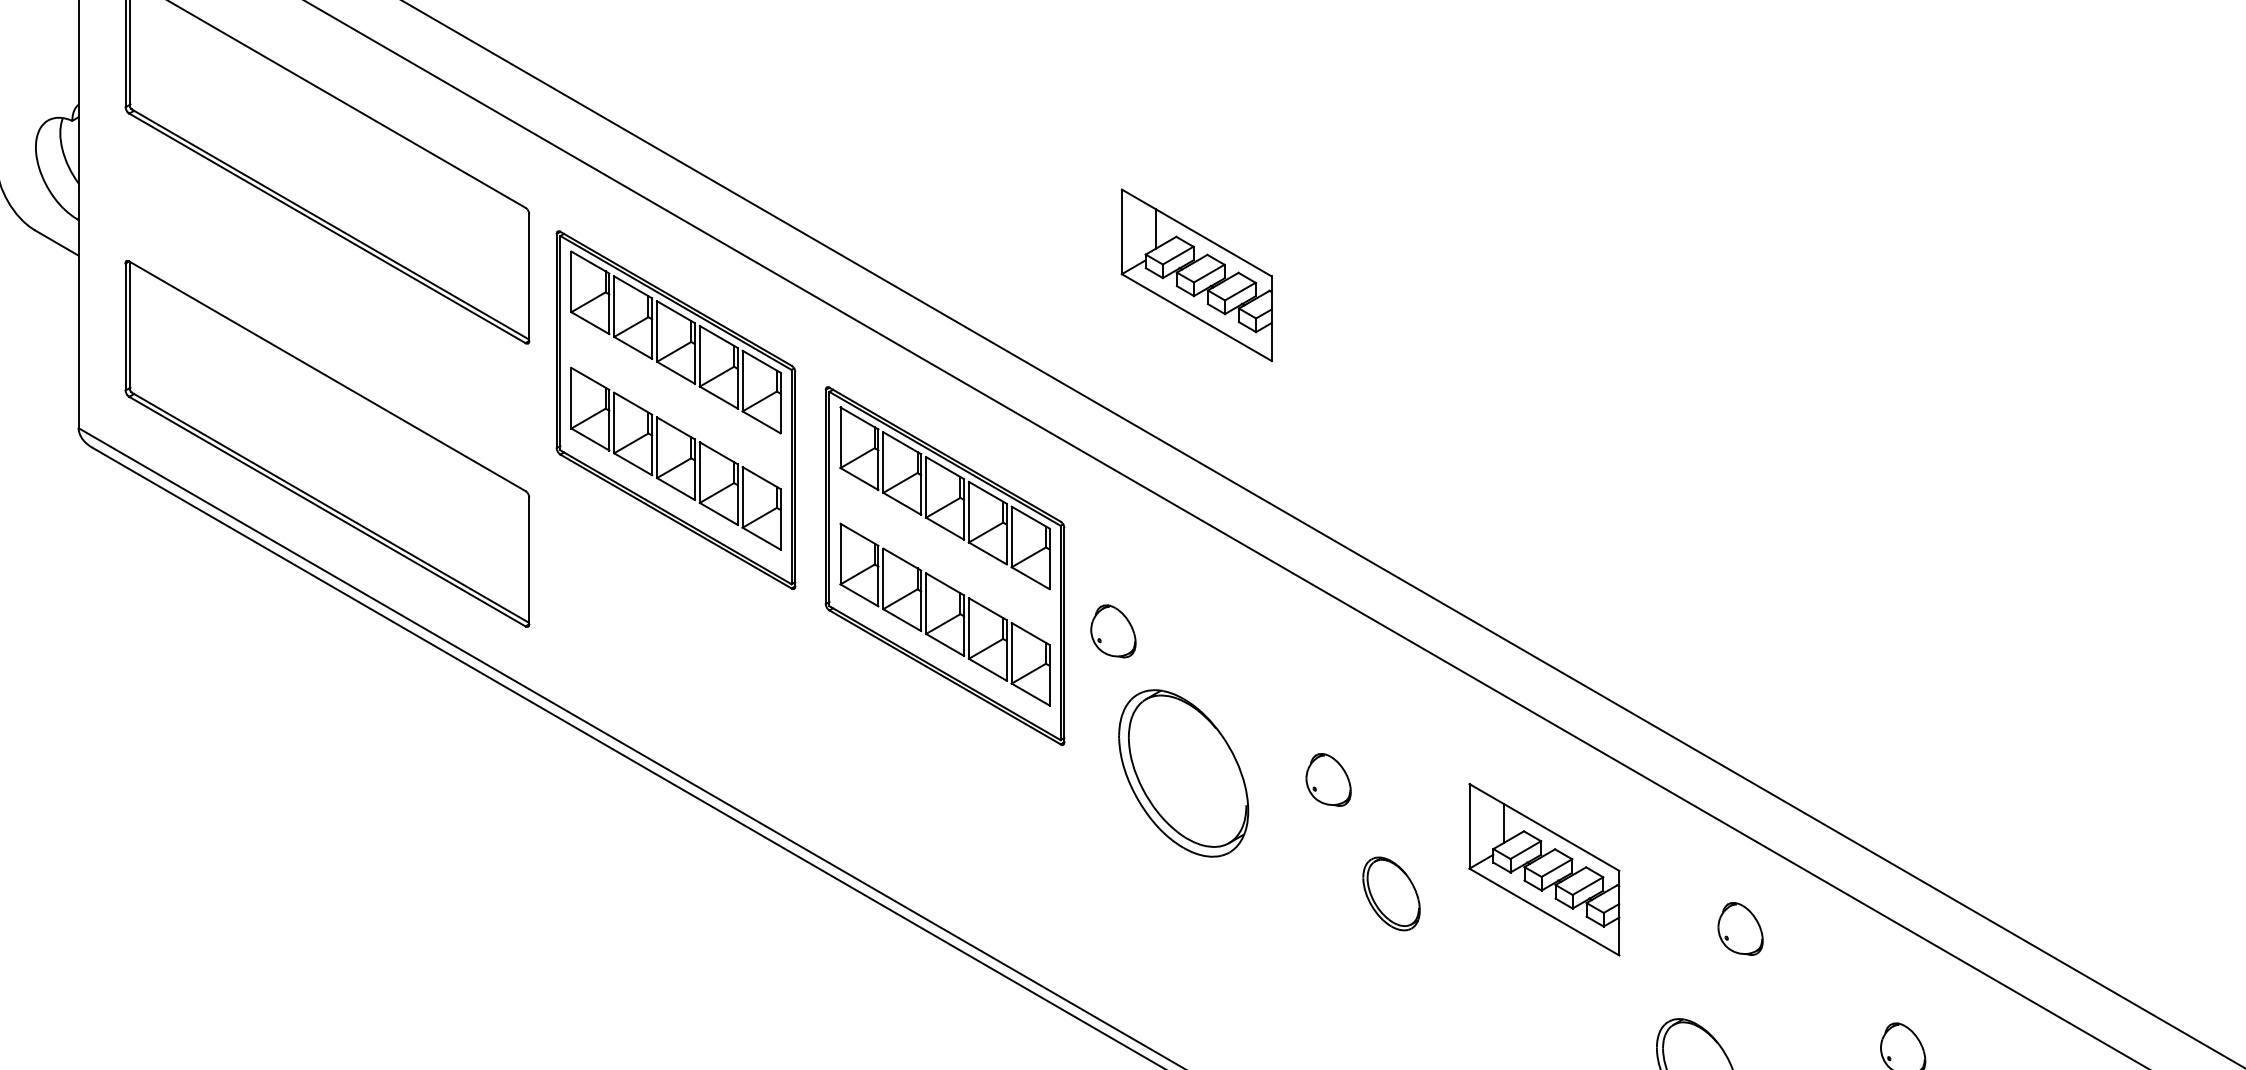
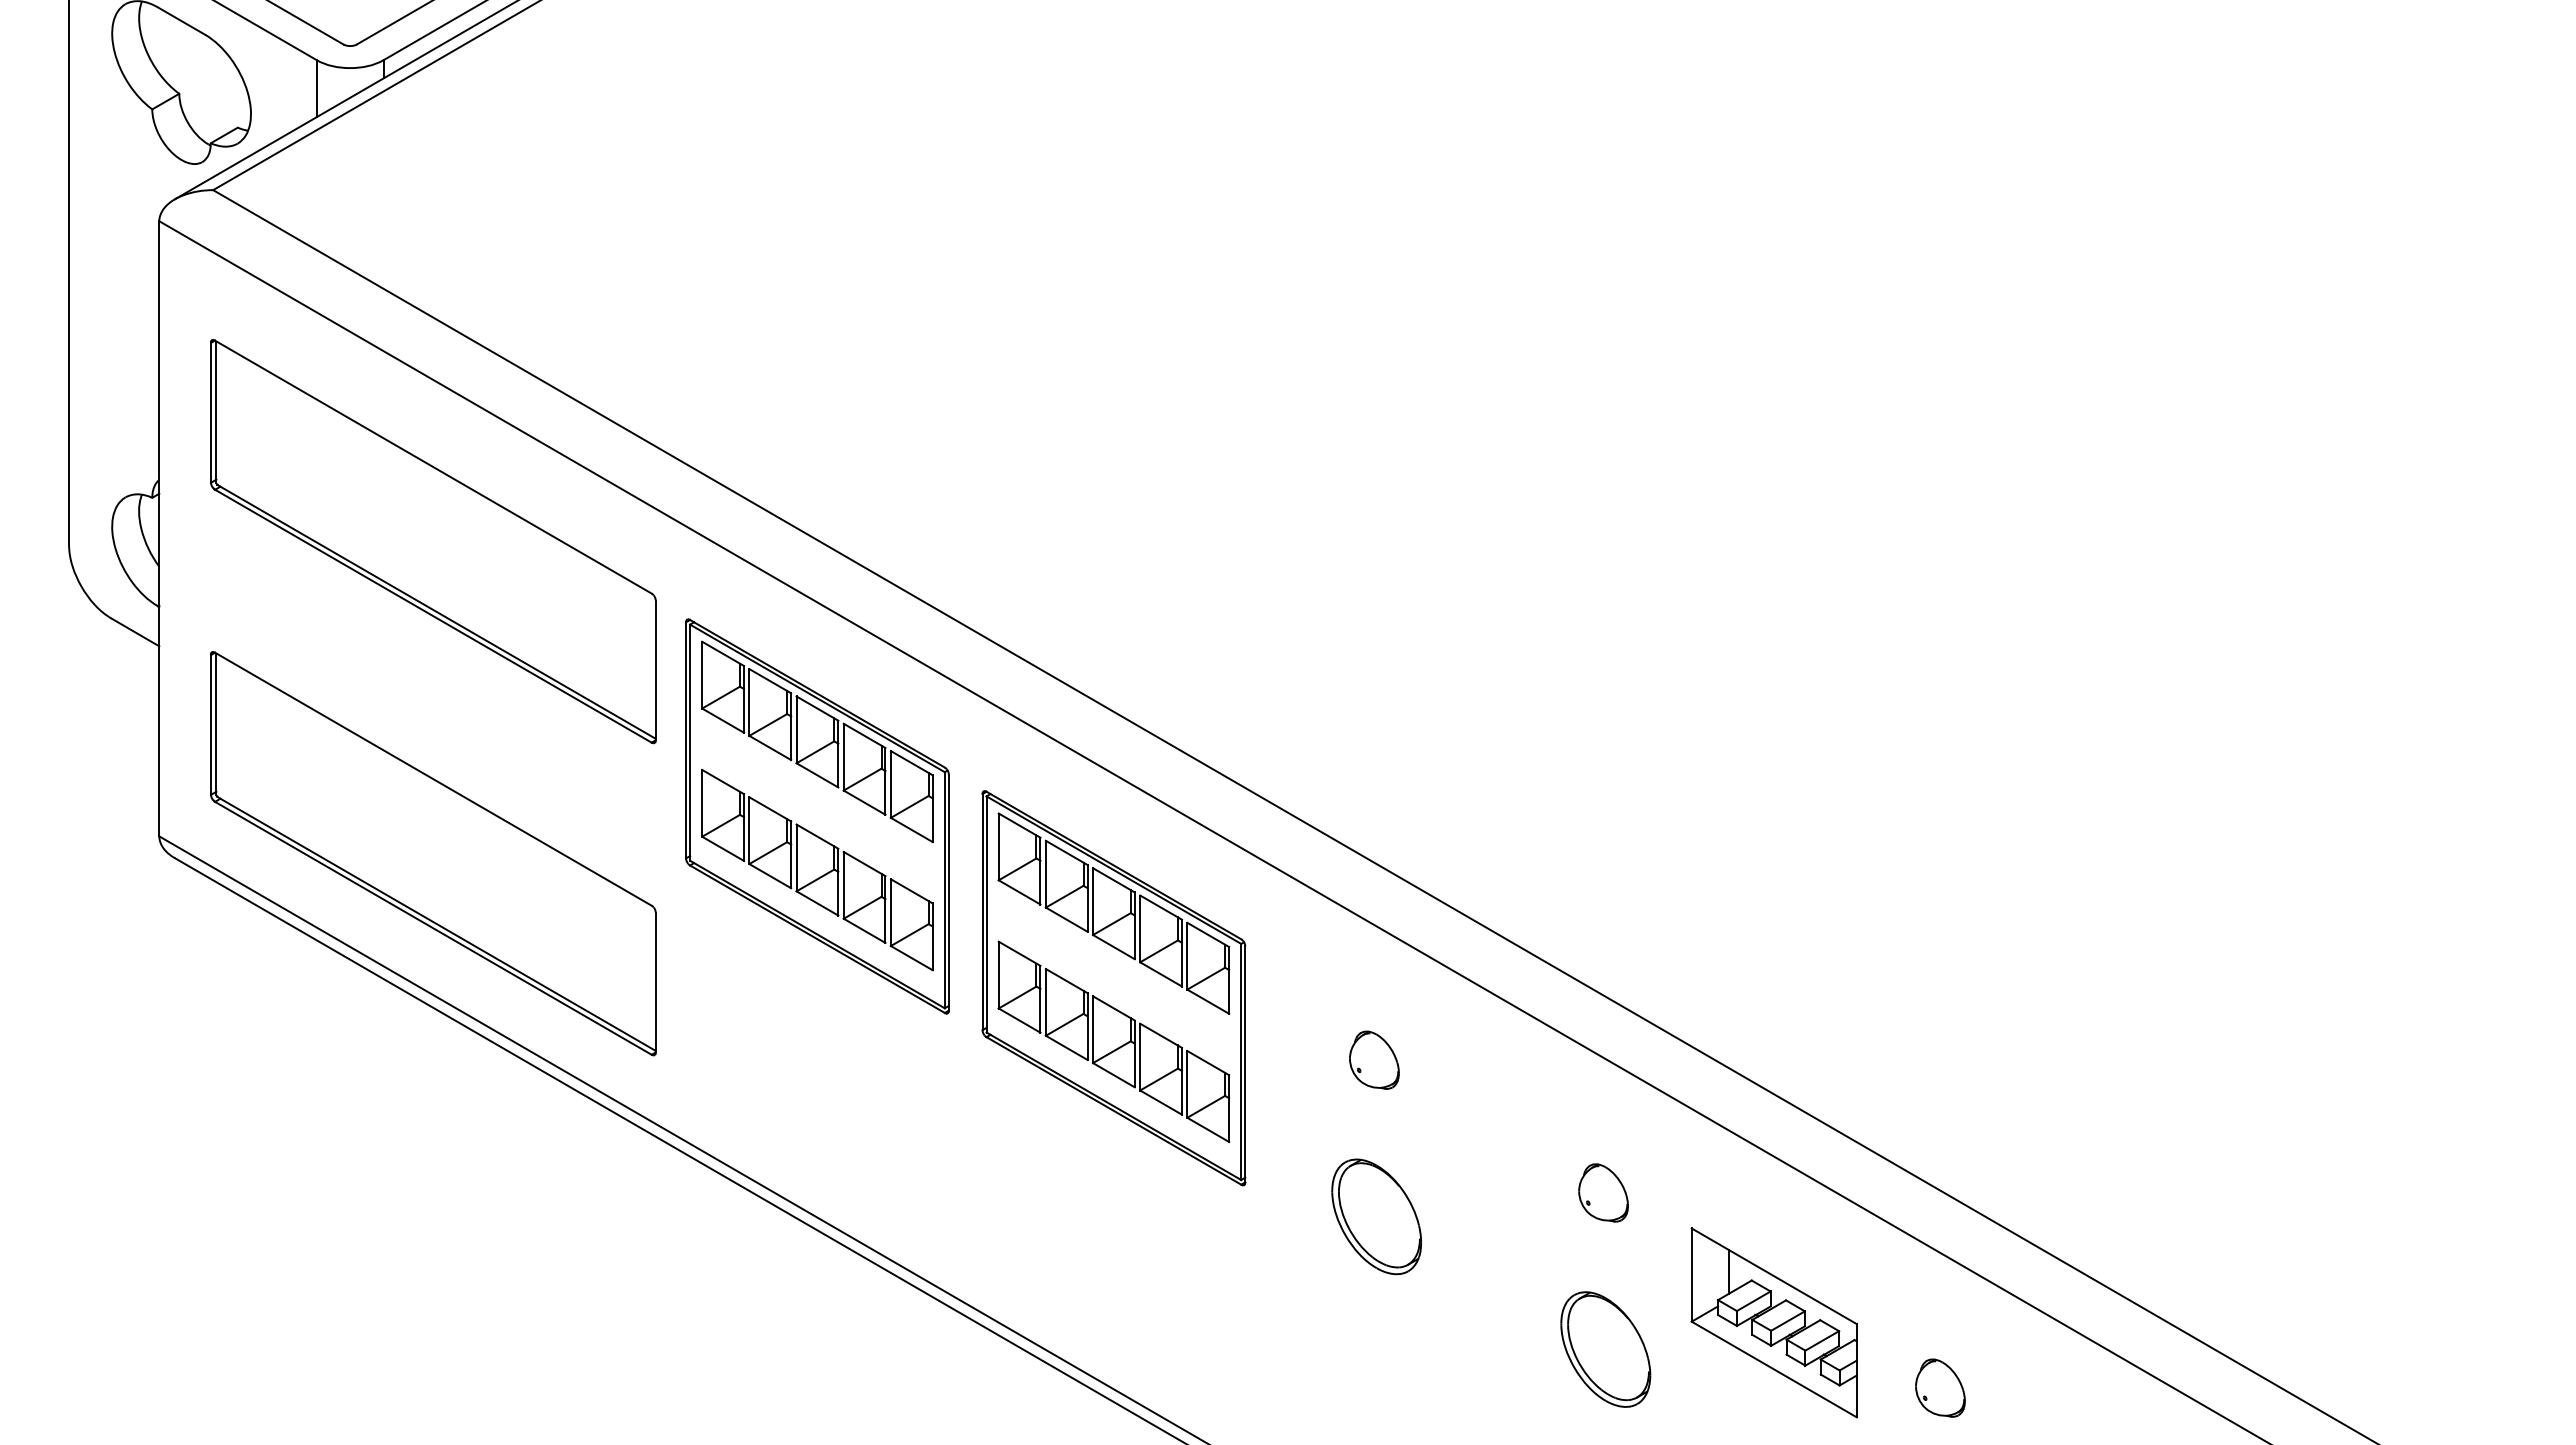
part: (1196, 274) -> (1390, 667), removed
part: (1113, 630) -> (1374, 1059), moved
part: (1183, 773) -> (1376, 1216), size x0.62
part: (1328, 779) -> (1603, 1192), moved
part: (1391, 893) -> (1605, 1349), size x1.43
part: (1740, 928) -> (1940, 1387), moved

